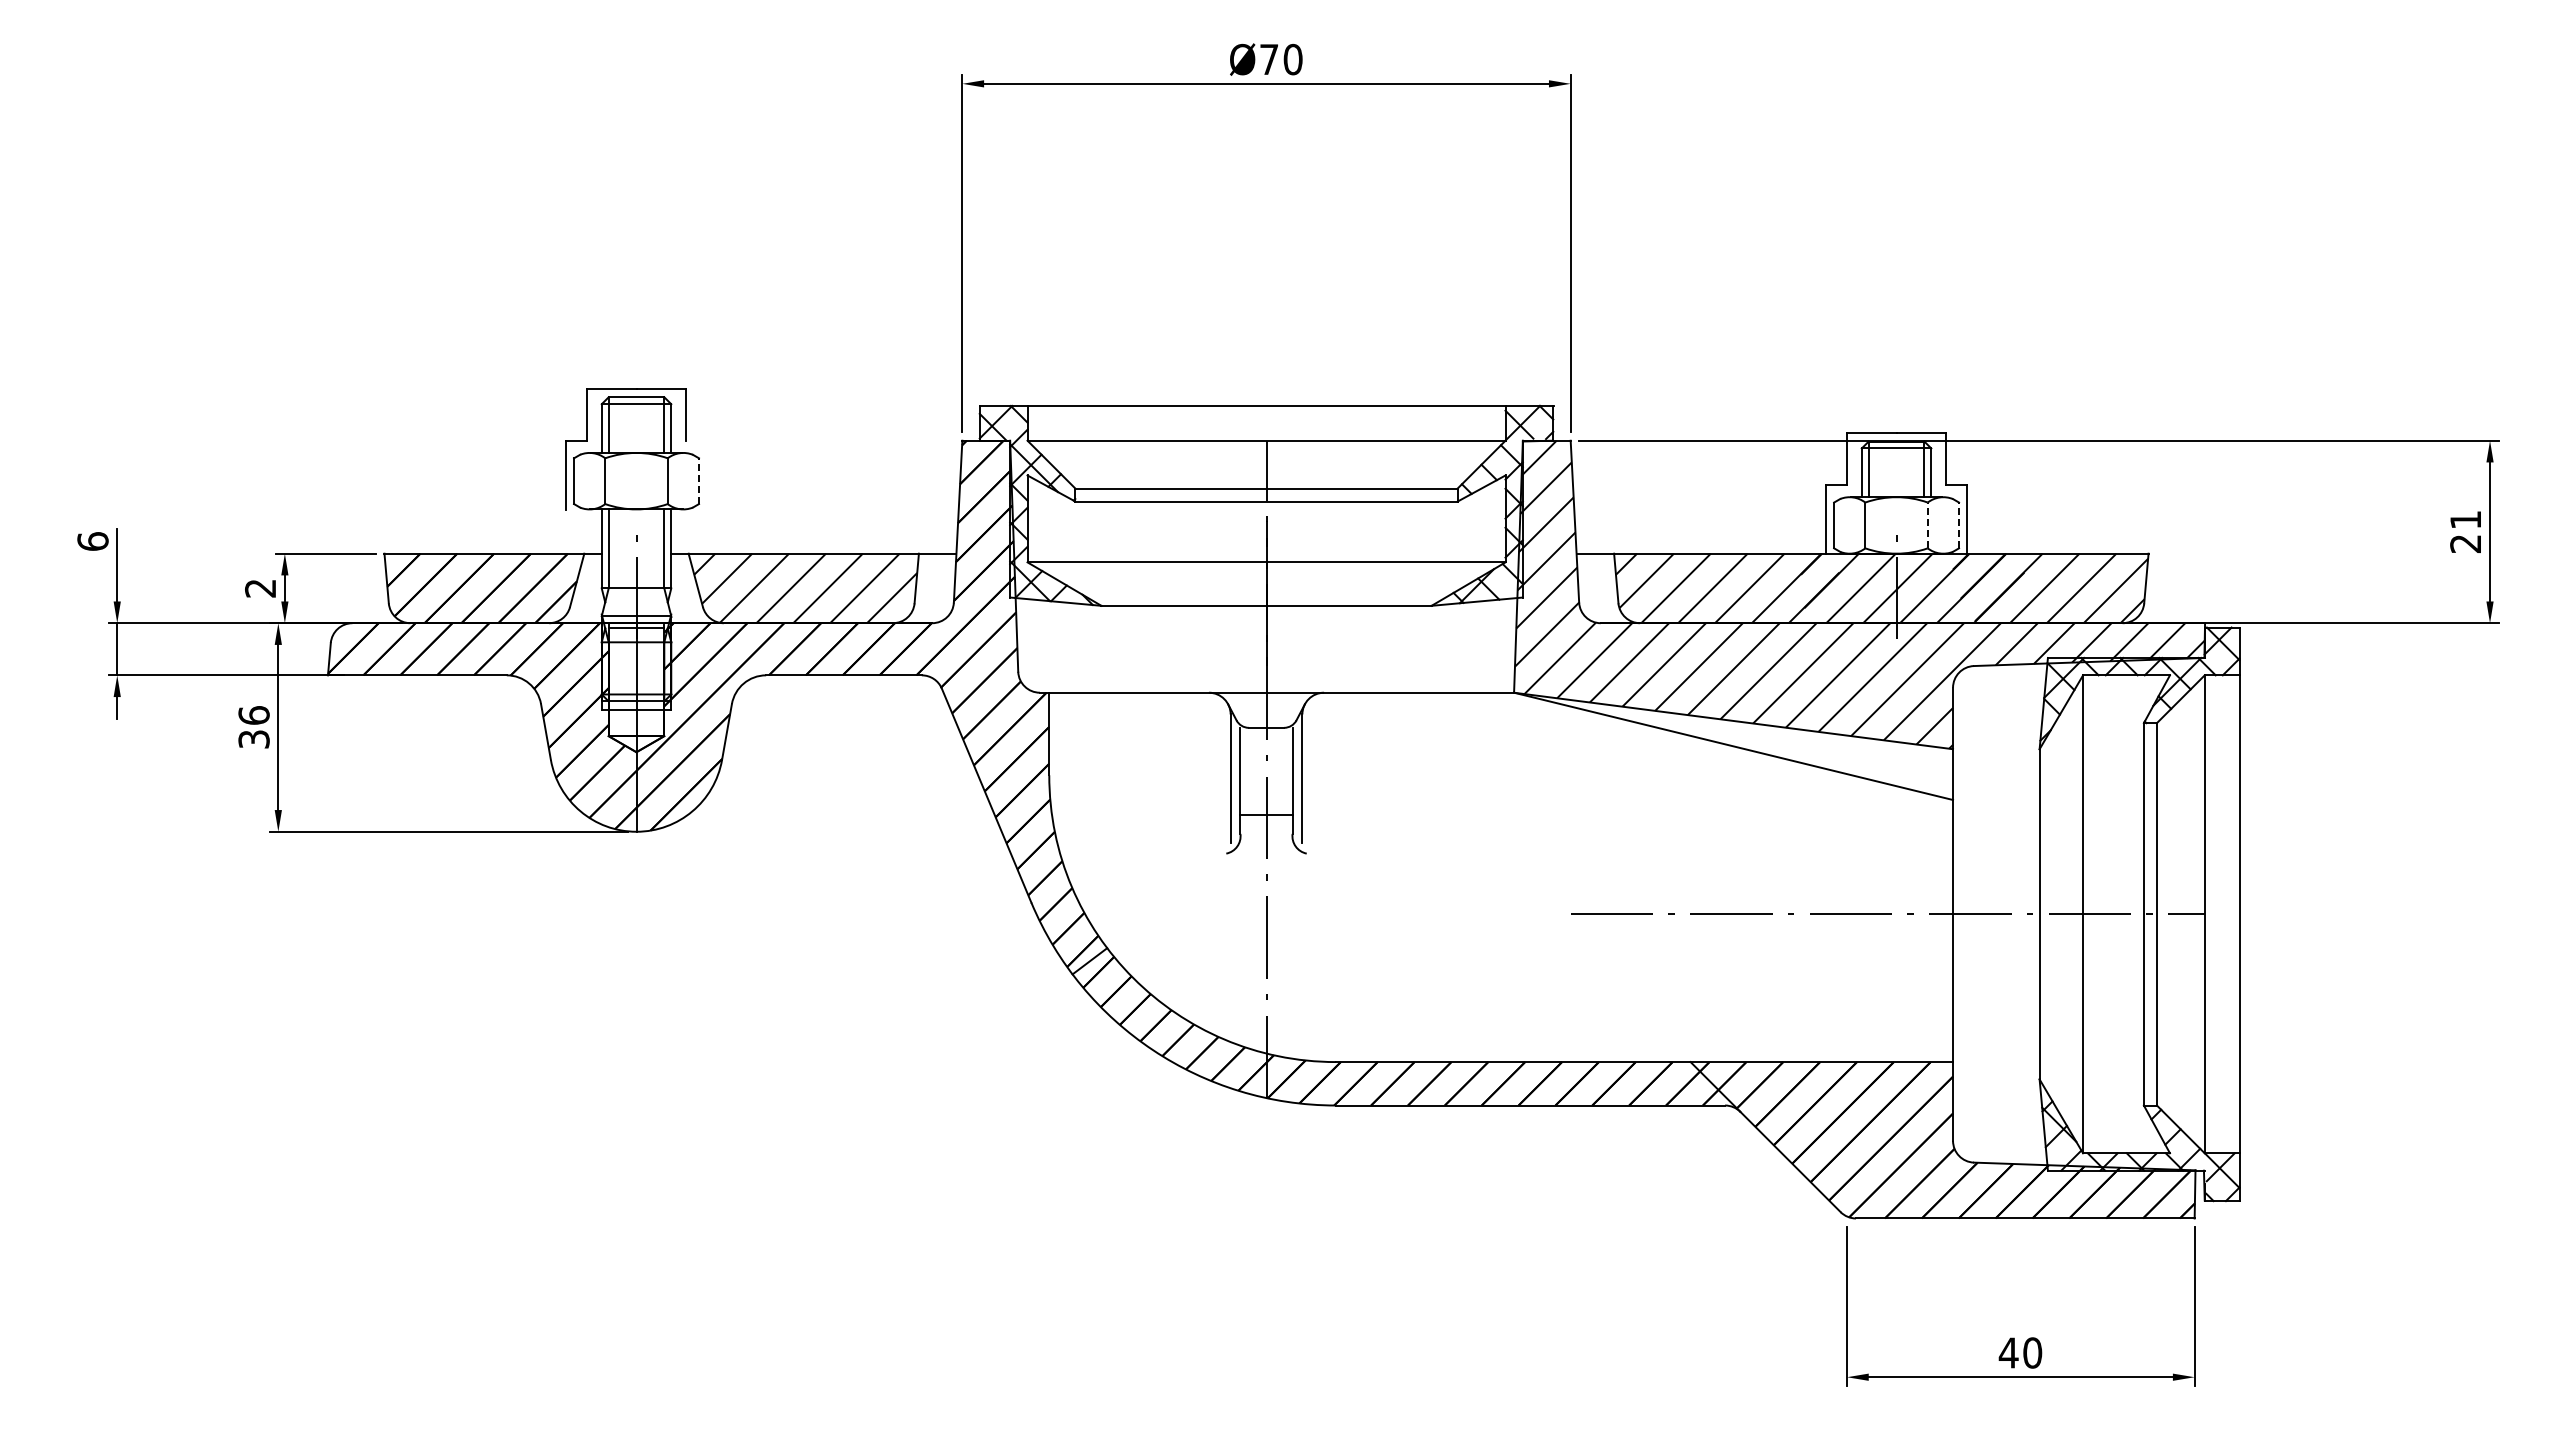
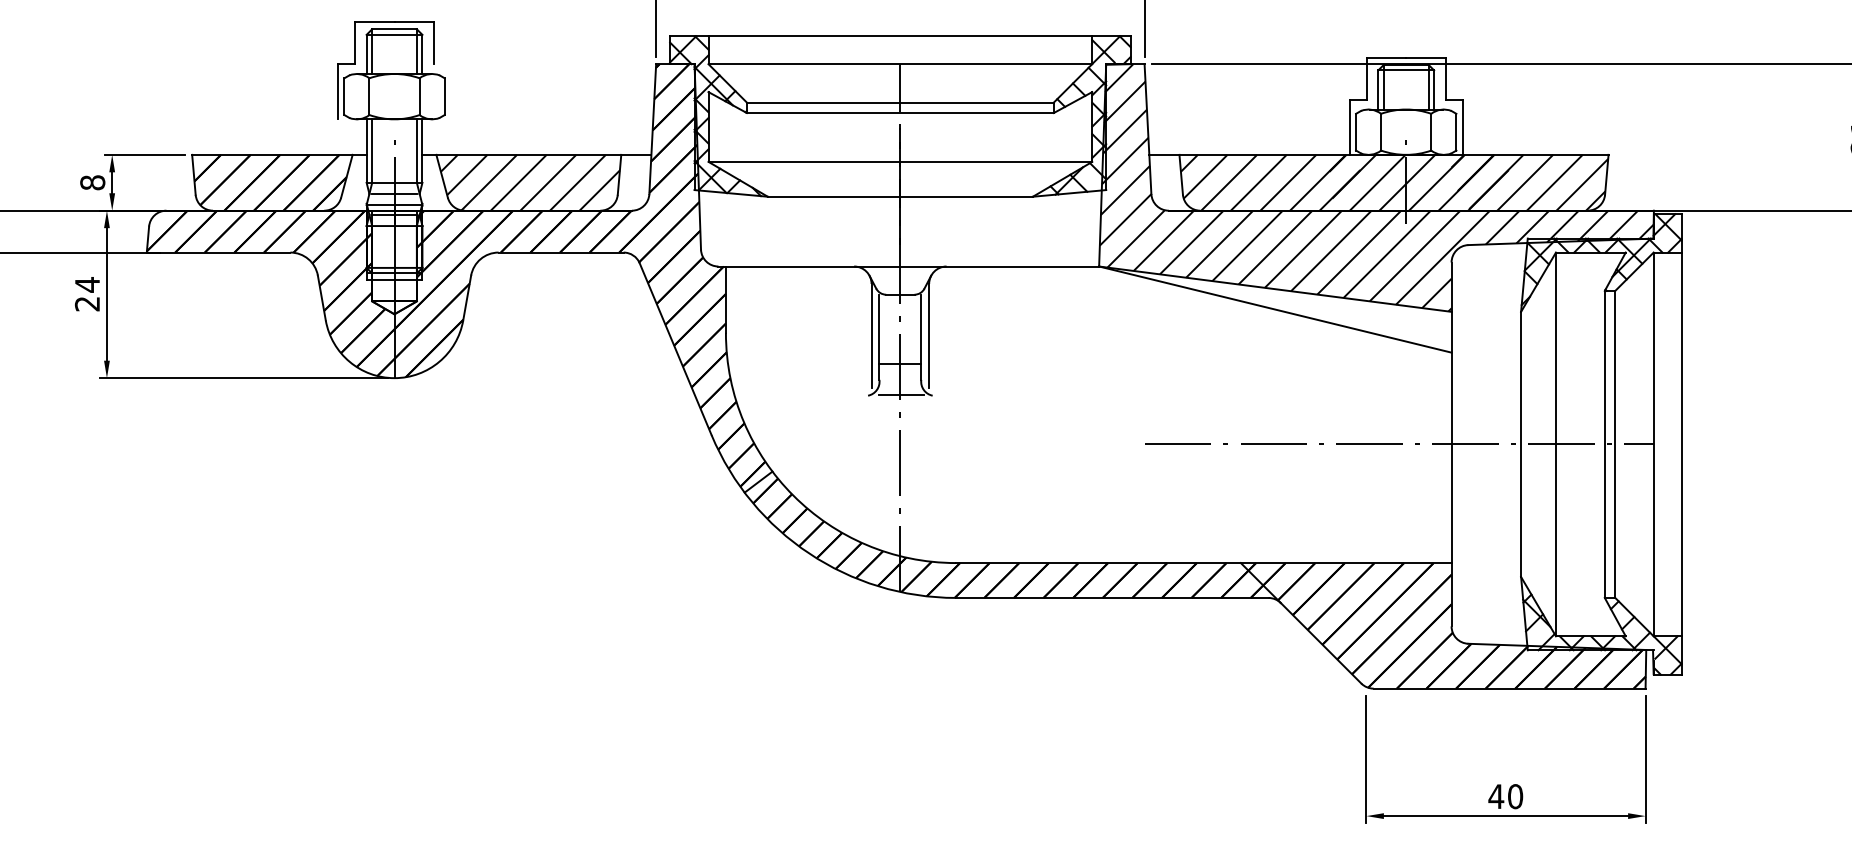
line: (699, 481) -> (445, 96), dashed -> solid
line: (1927, 525) -> (1431, 132), dashed -> solid
line: (1959, 525) -> (1456, 132), dashed -> solid
text: (260, 588) -> (92, 182), 2 -> 8
line: (636, 602) -> (394, 194), added
text: (253, 726) -> (87, 293), 36 -> 24
line: (1267, 852) -> (901, 394), added

